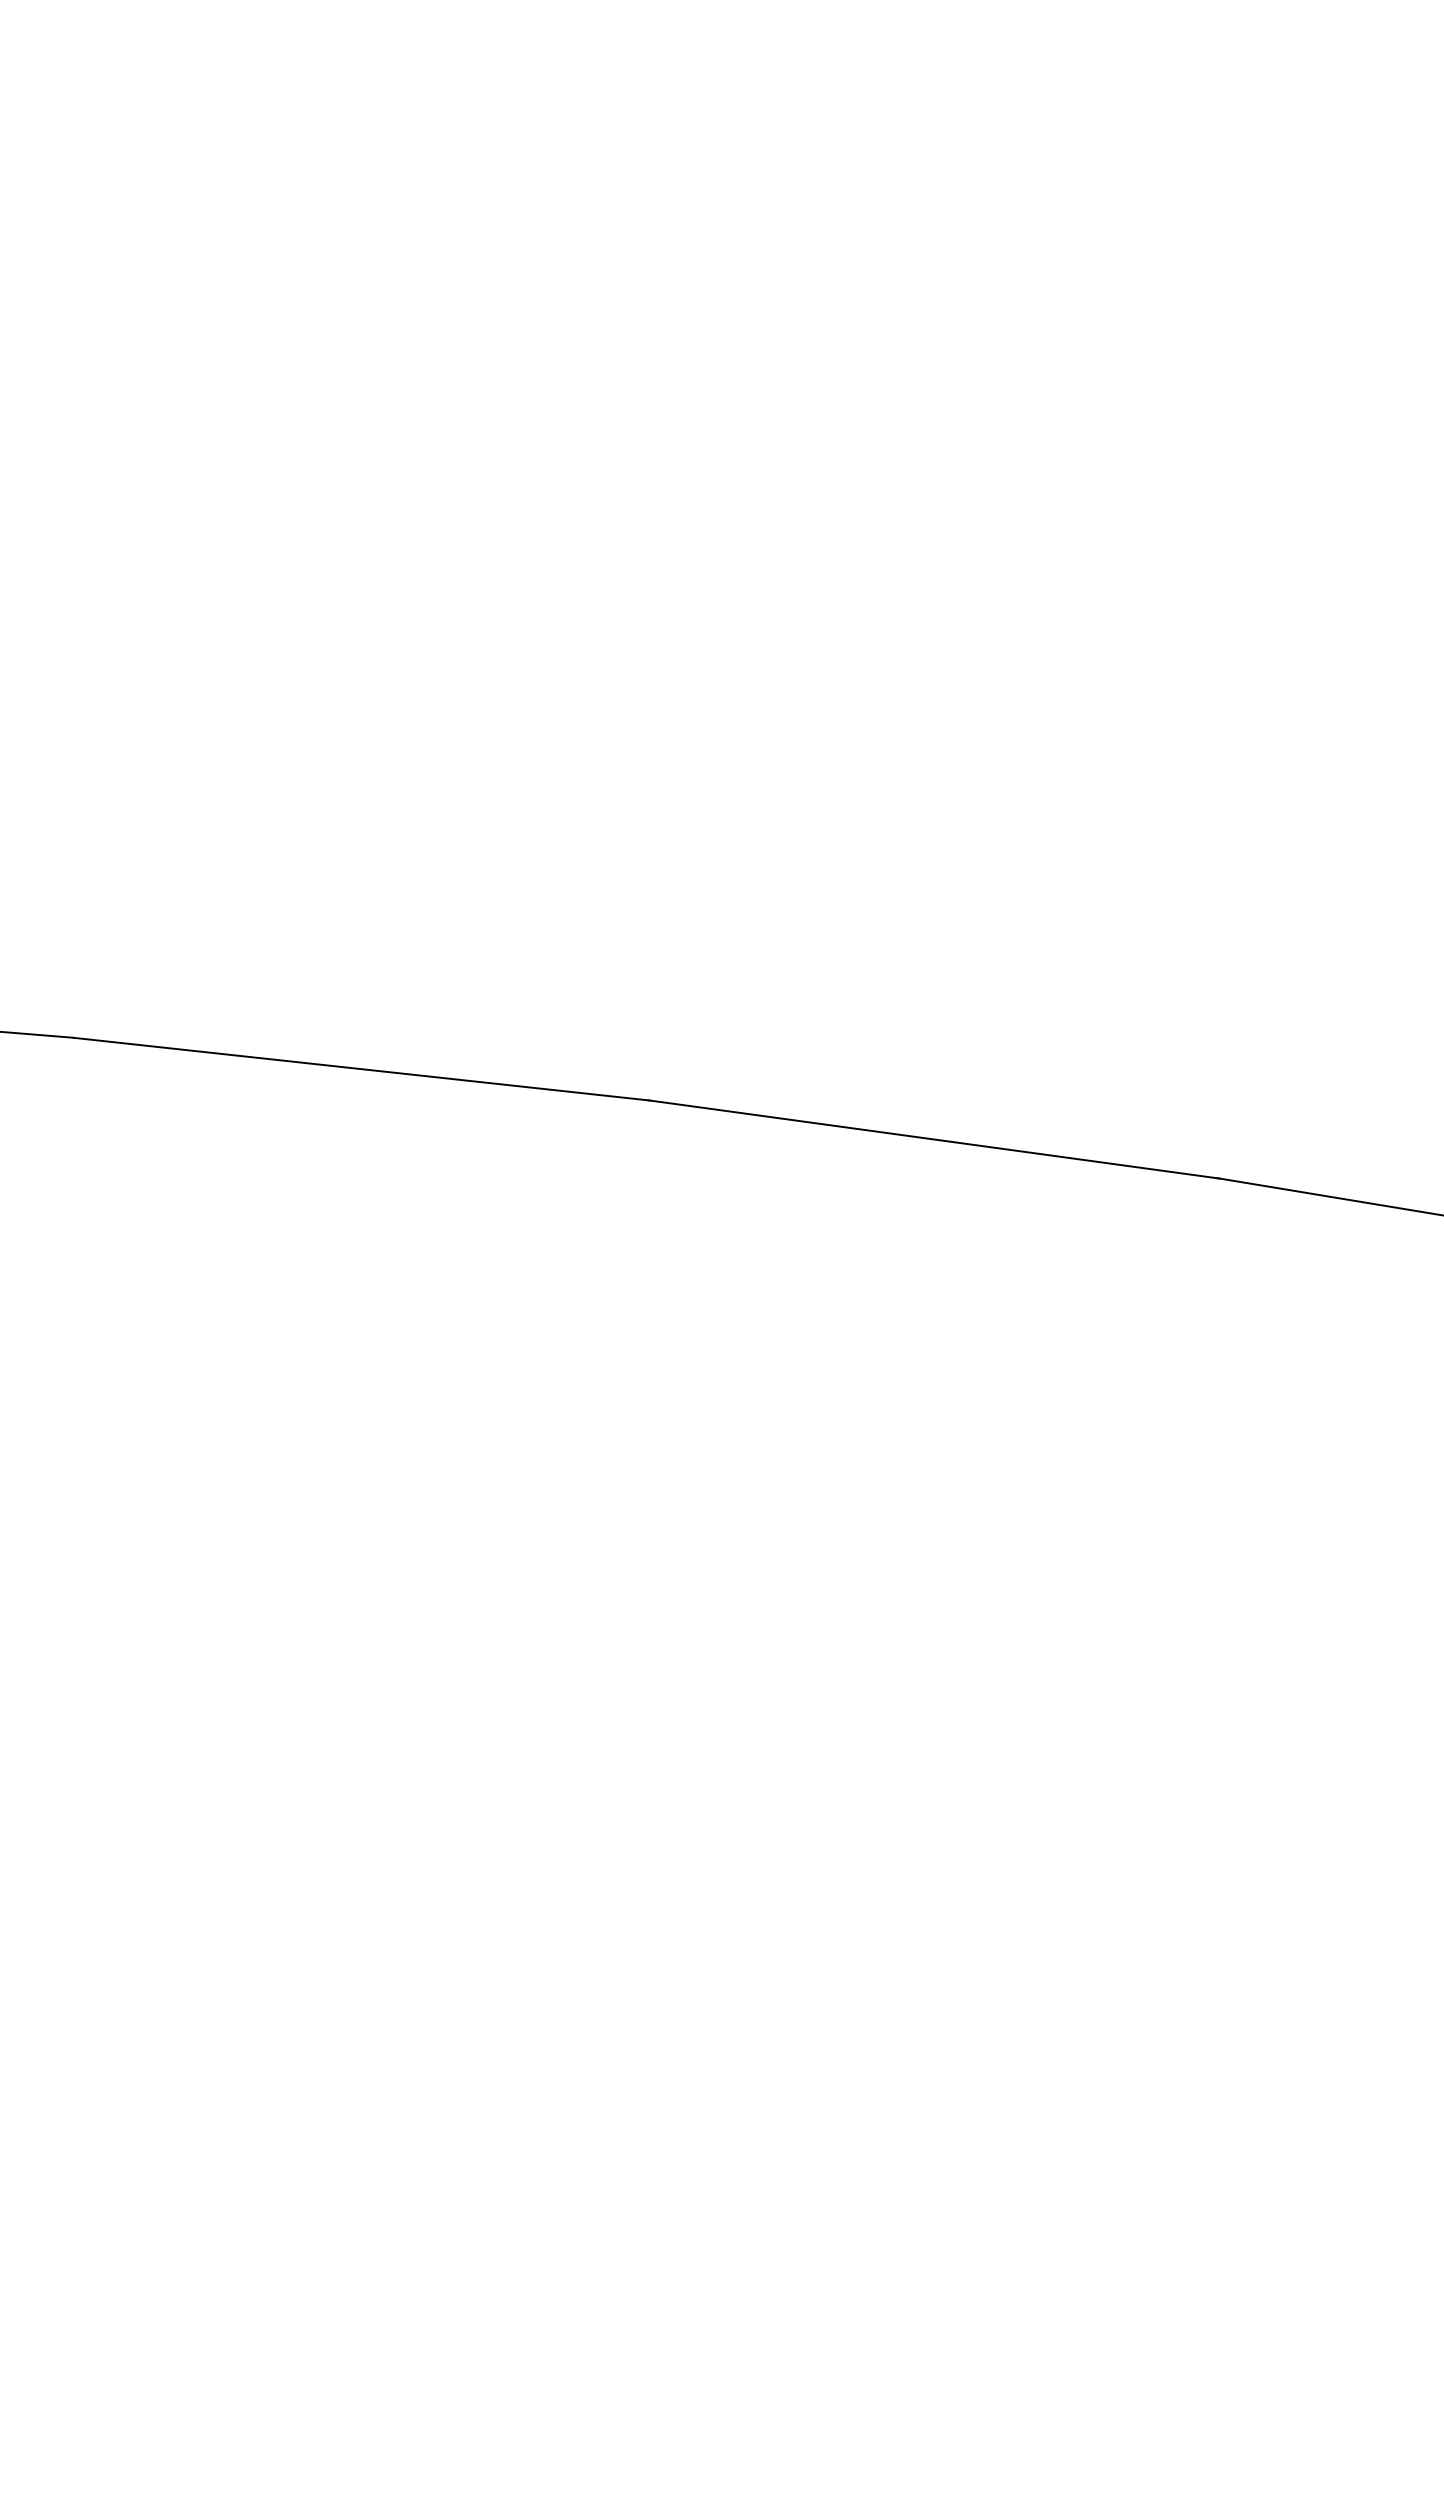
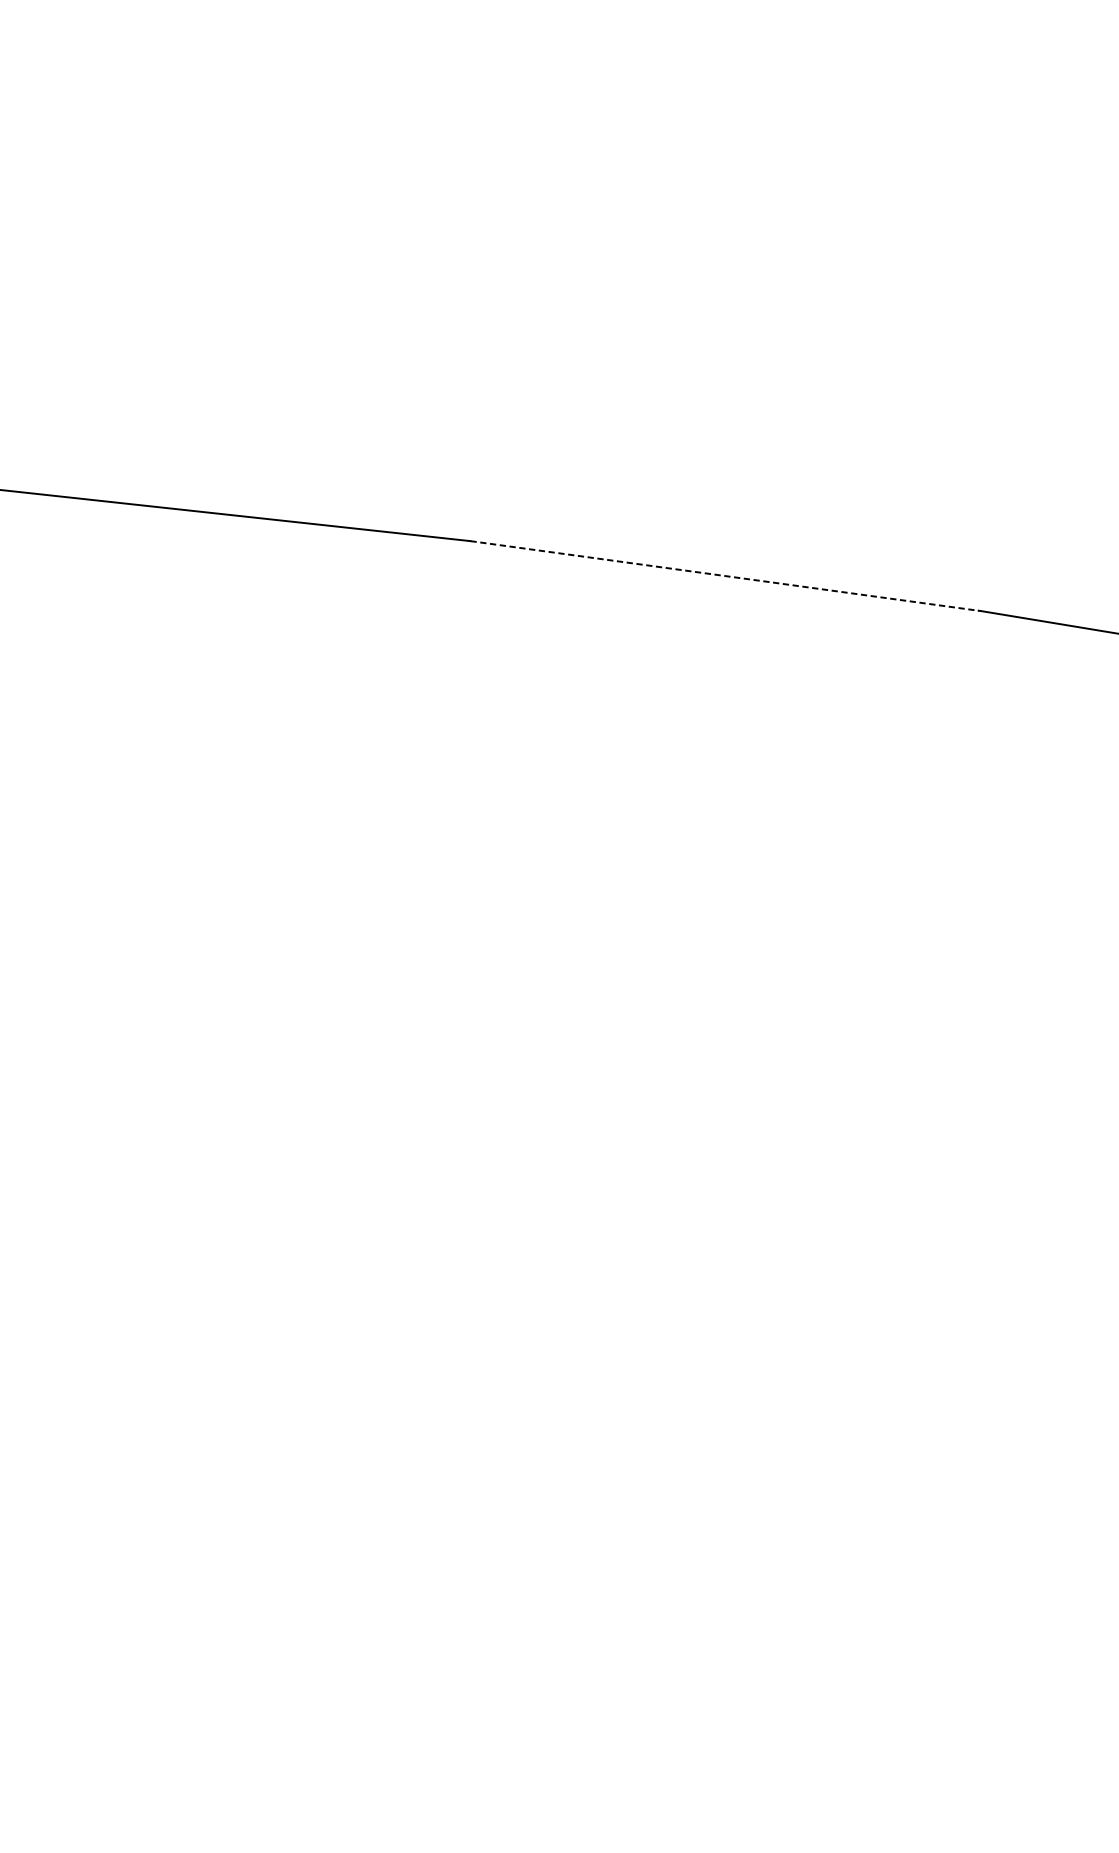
line: (934, 1139) -> (725, 575), solid -> dashed

